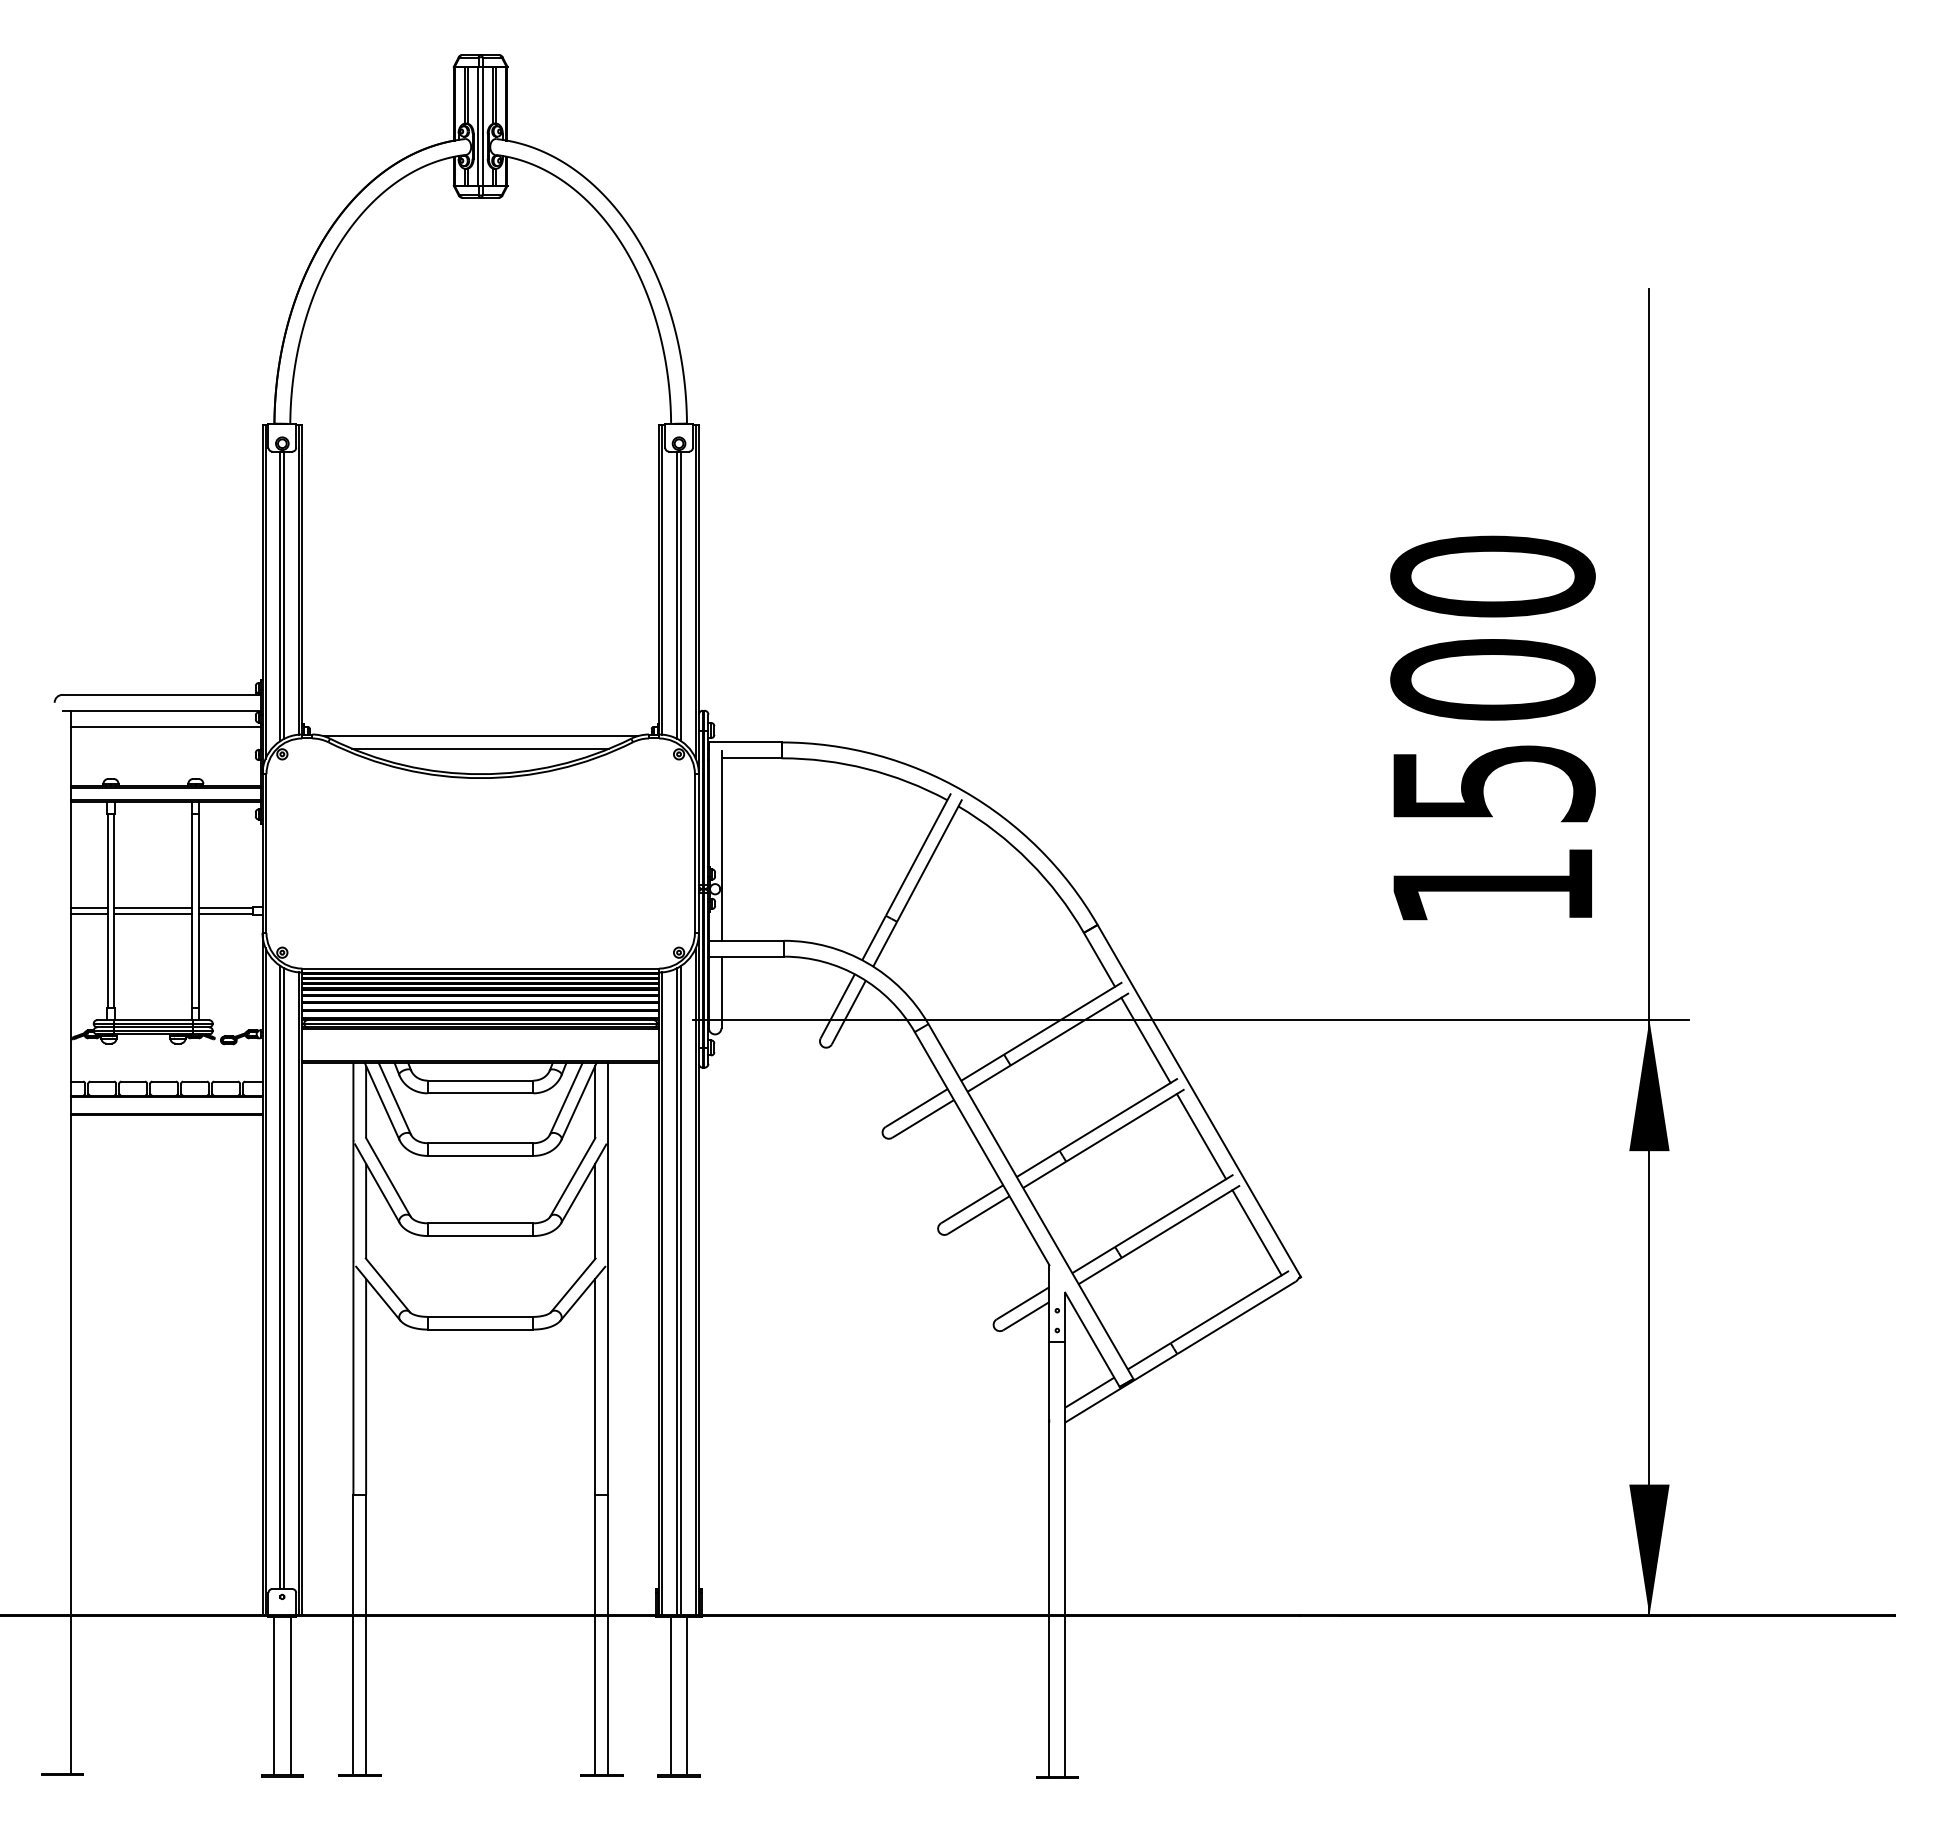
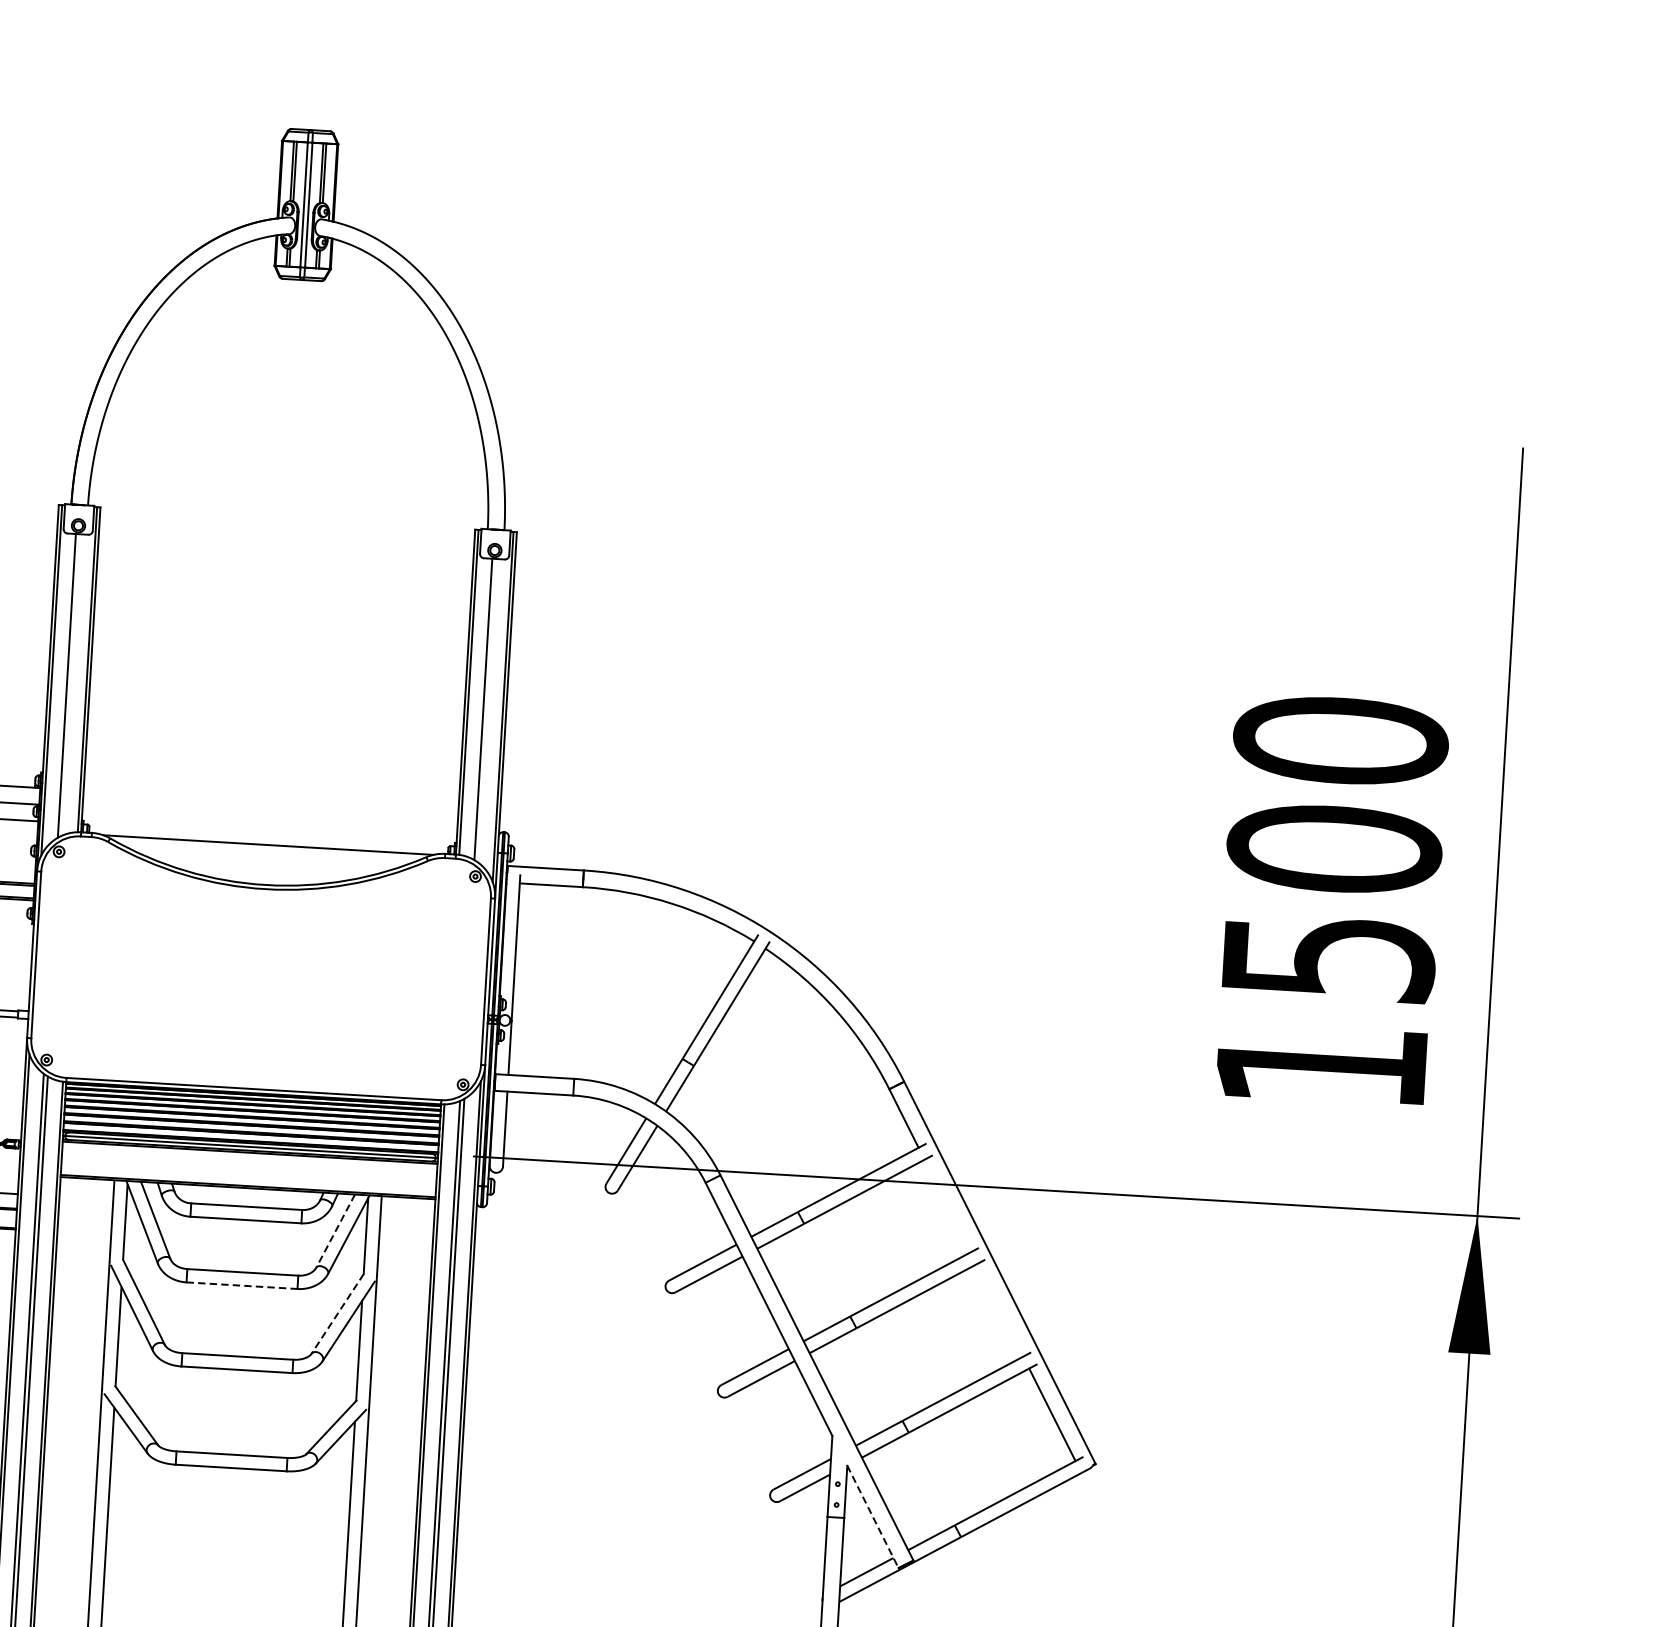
line: (284, 594) -> (71, 684), removed
line: (681, 596) -> (487, 711), removed
line: (480, 748) -> (267, 858), removed
line: (1145, 1040) -> (947, 1206), removed
line: (566, 1099) -> (335, 1231), solid -> dashed
line: (1201, 1136) -> (1000, 1310), removed
line: (480, 1155) -> (242, 1285), solid -> dashed
line: (572, 1177) -> (337, 1314), solid -> dashed
line: (1092, 1340) -> (872, 1517), solid -> dashed

